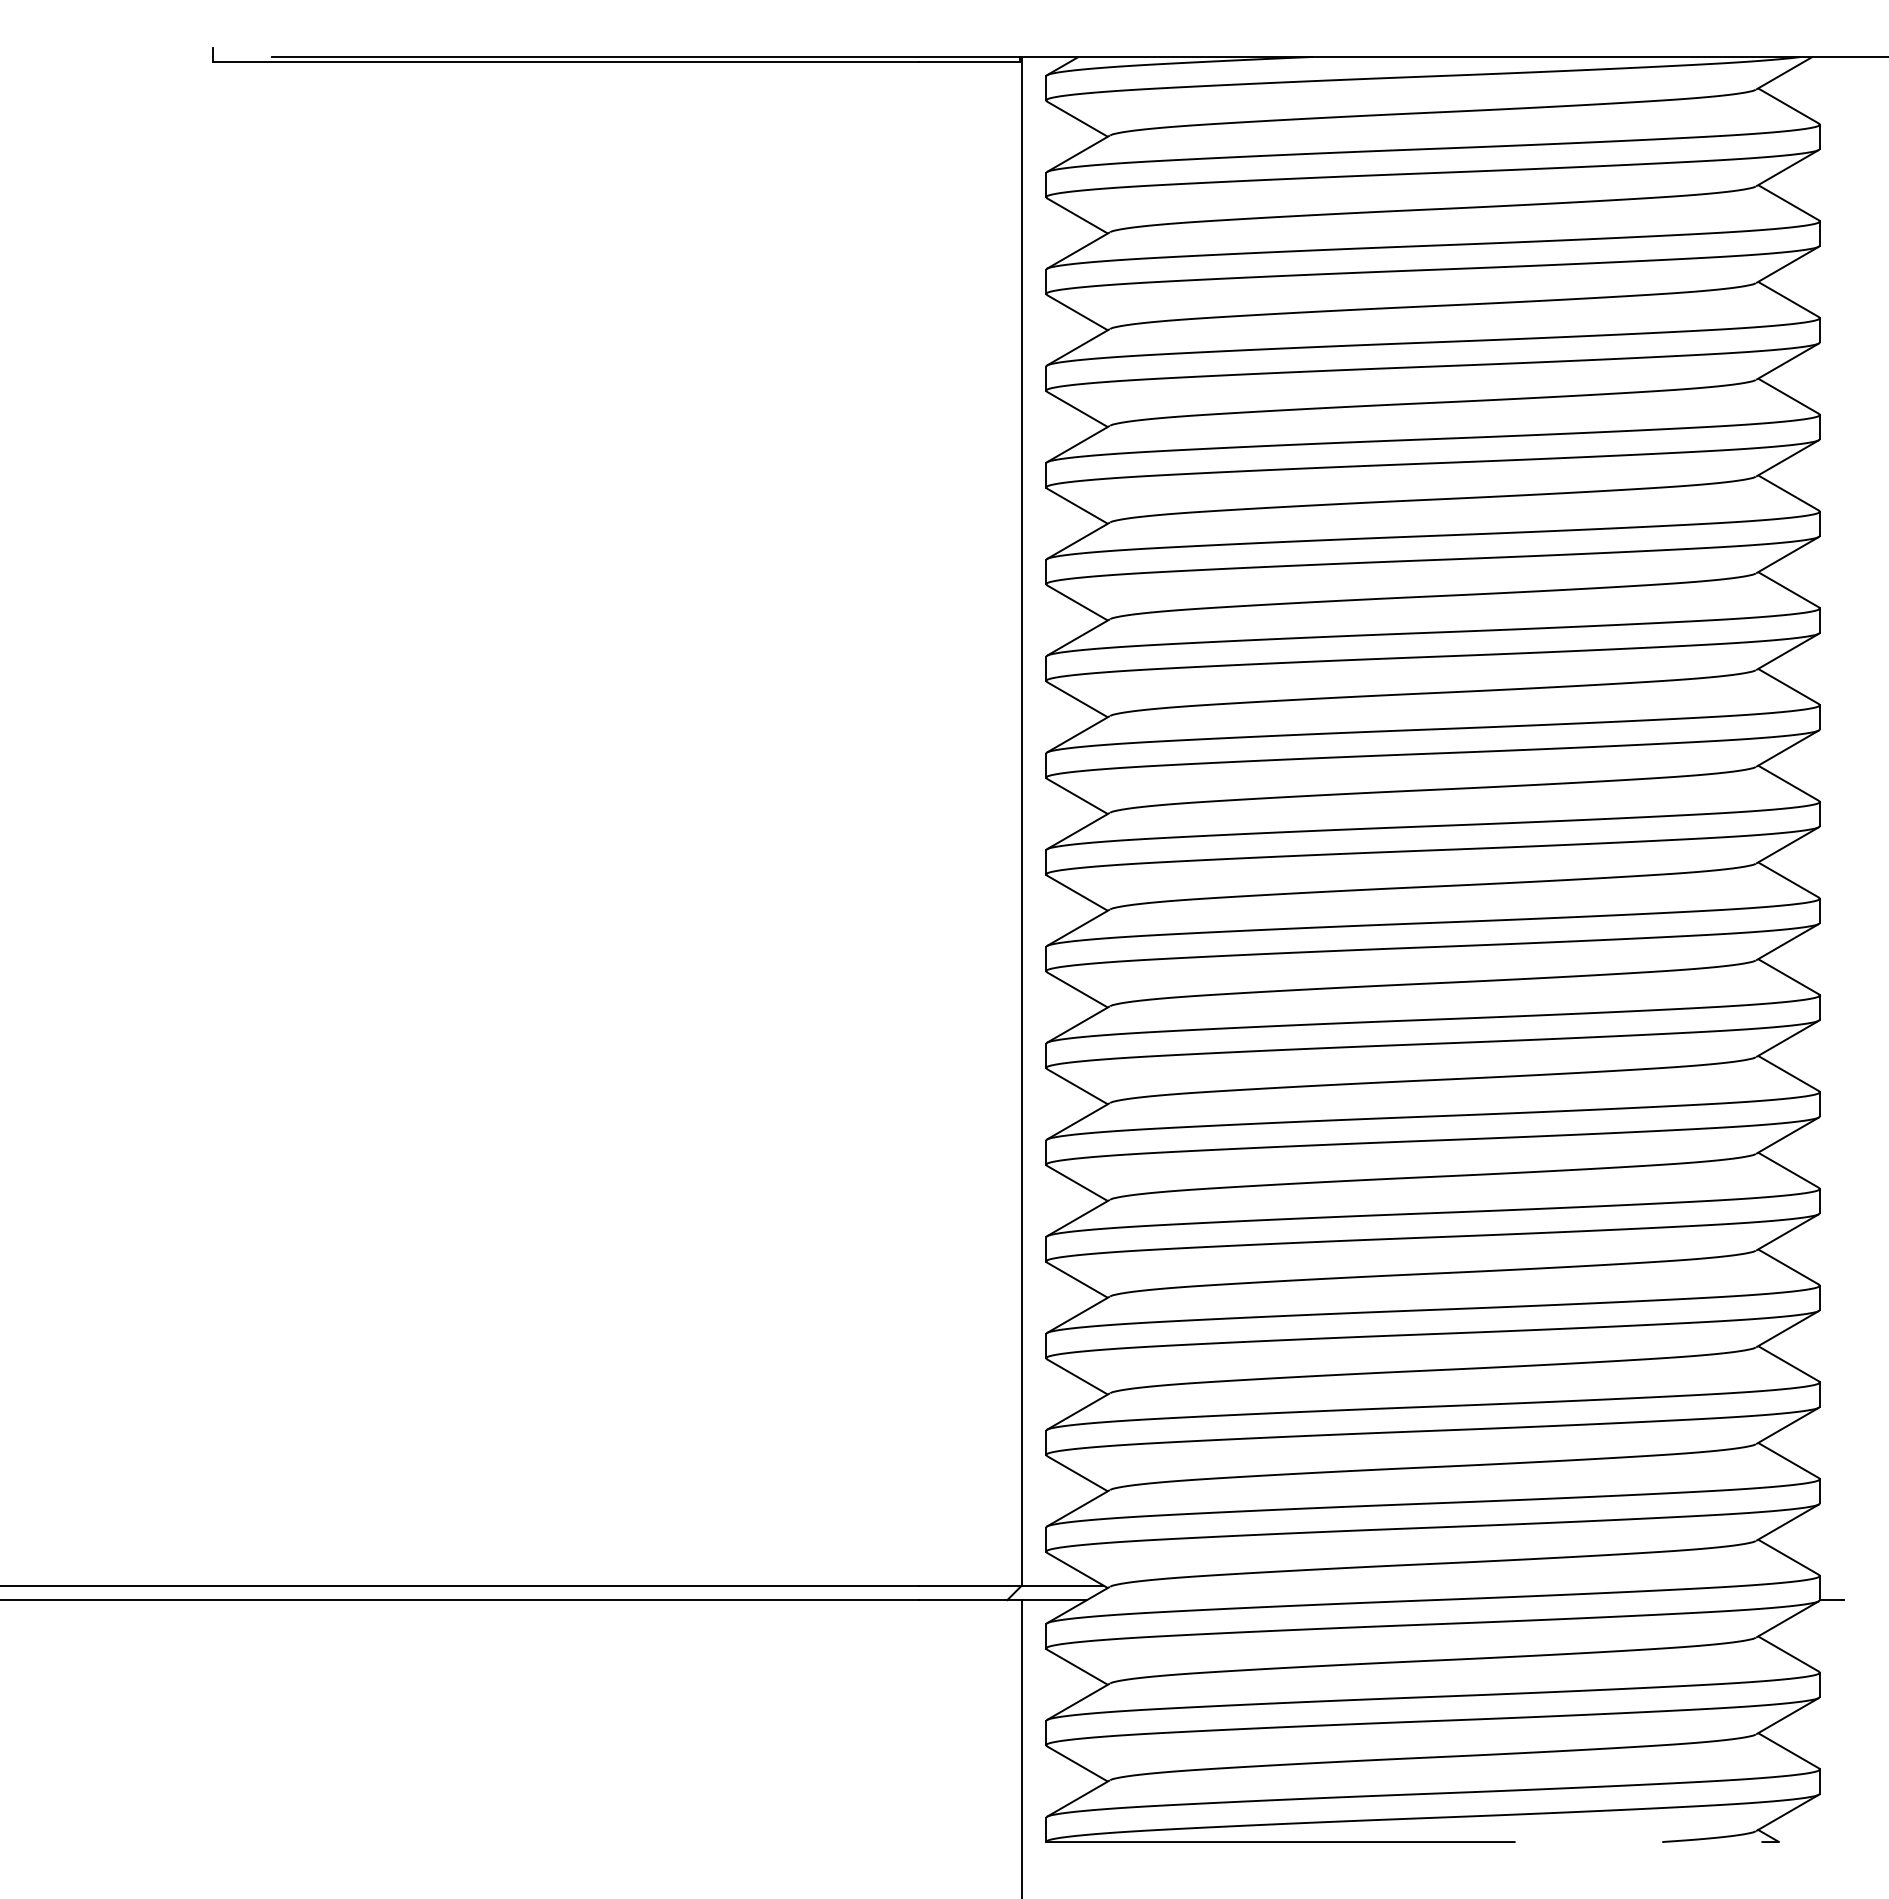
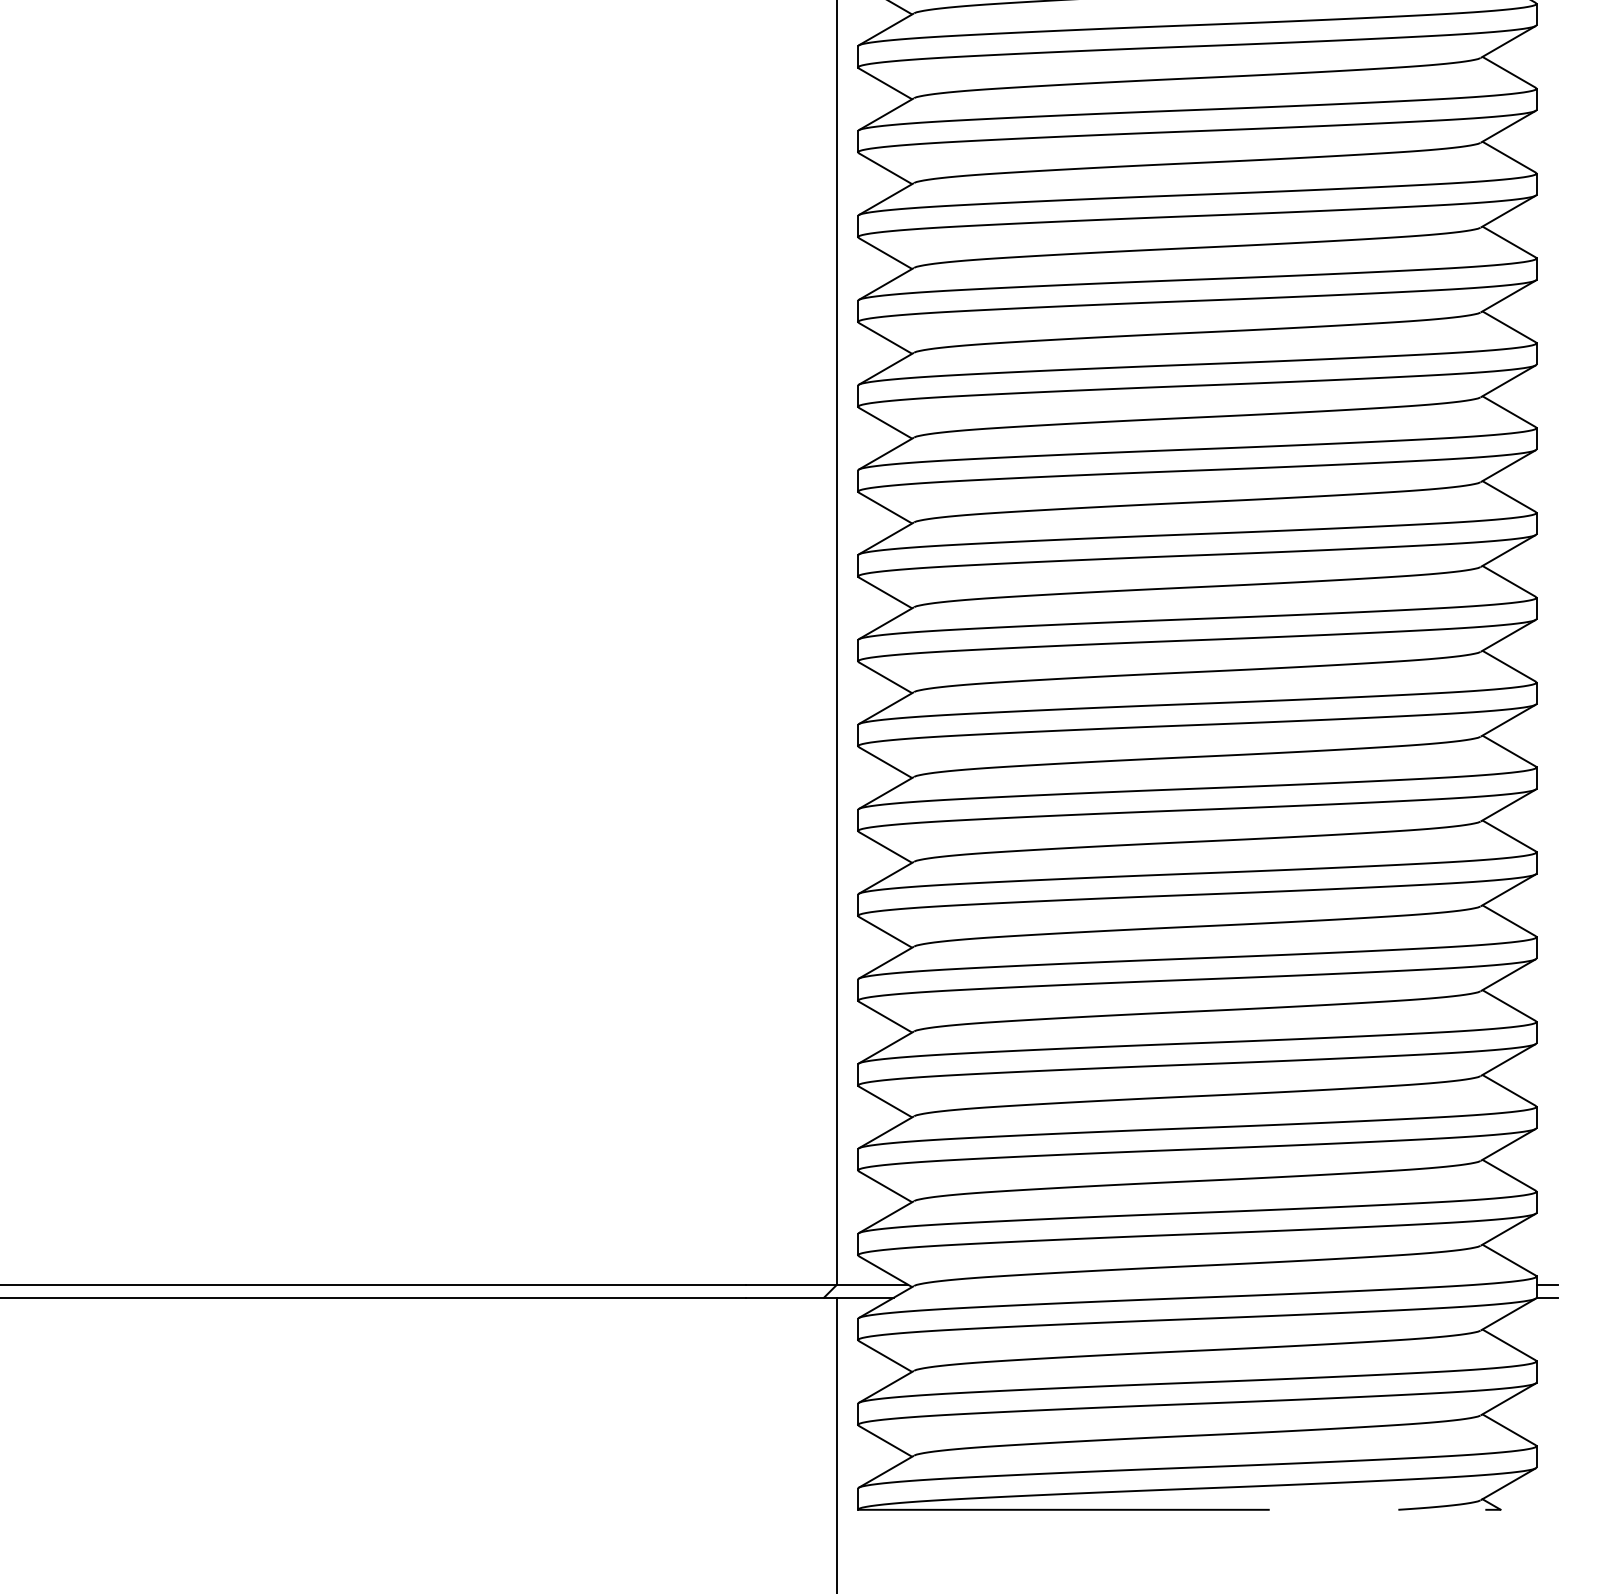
line: (1832, 1585) -> (1547, 1284), added

